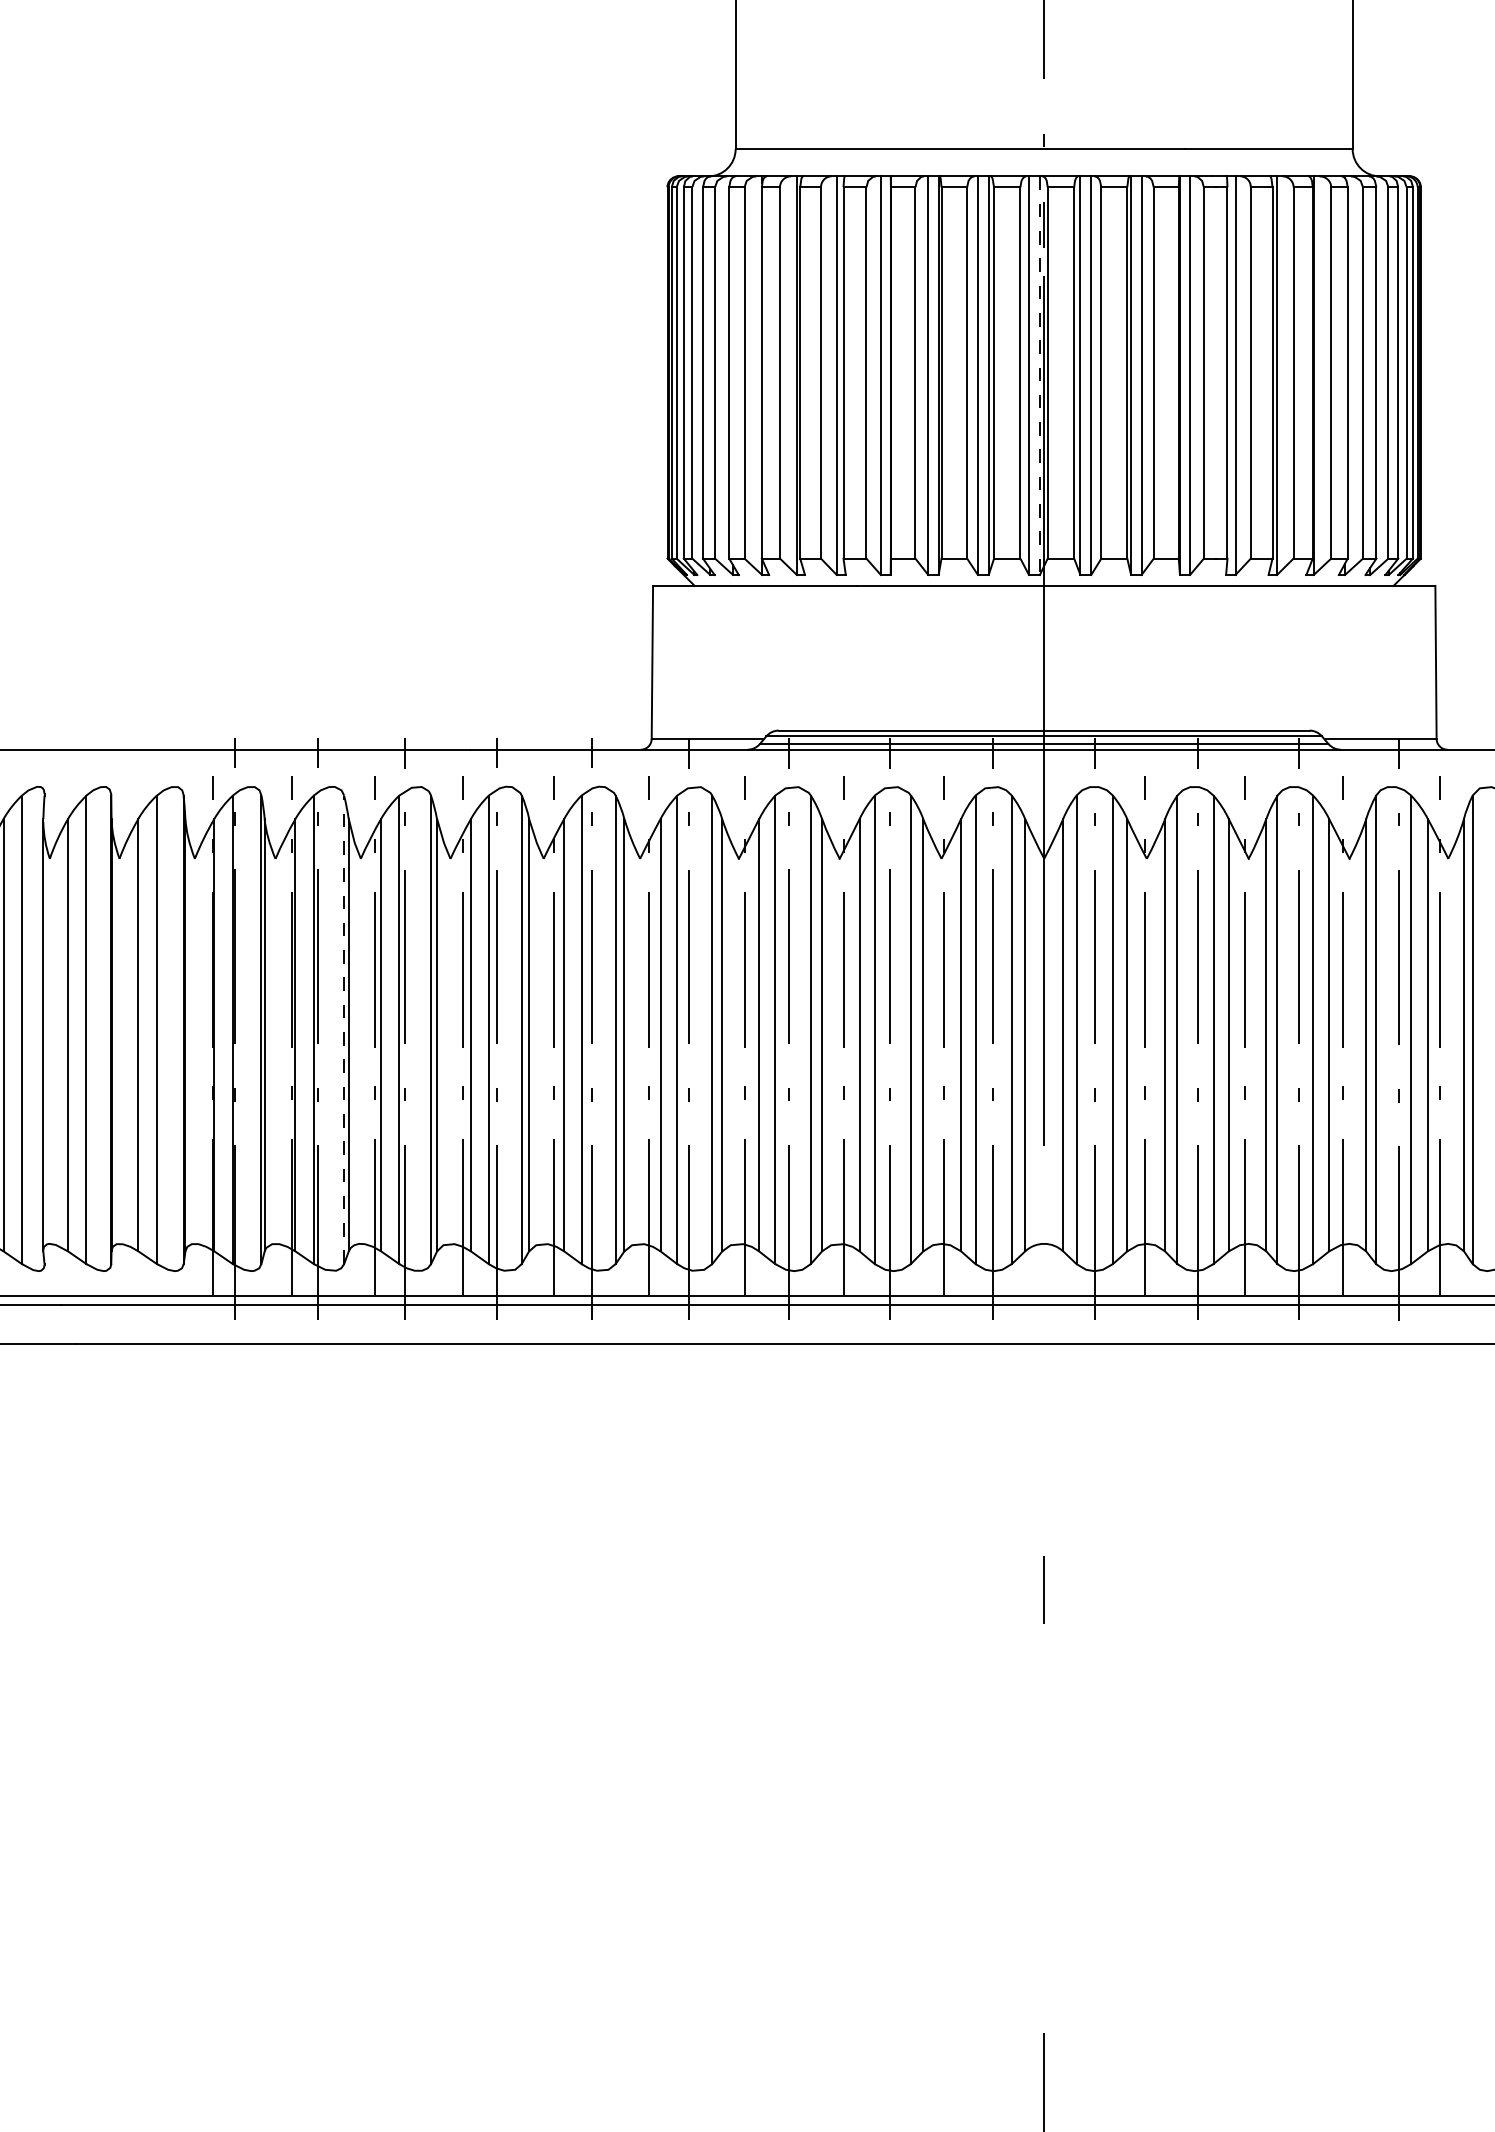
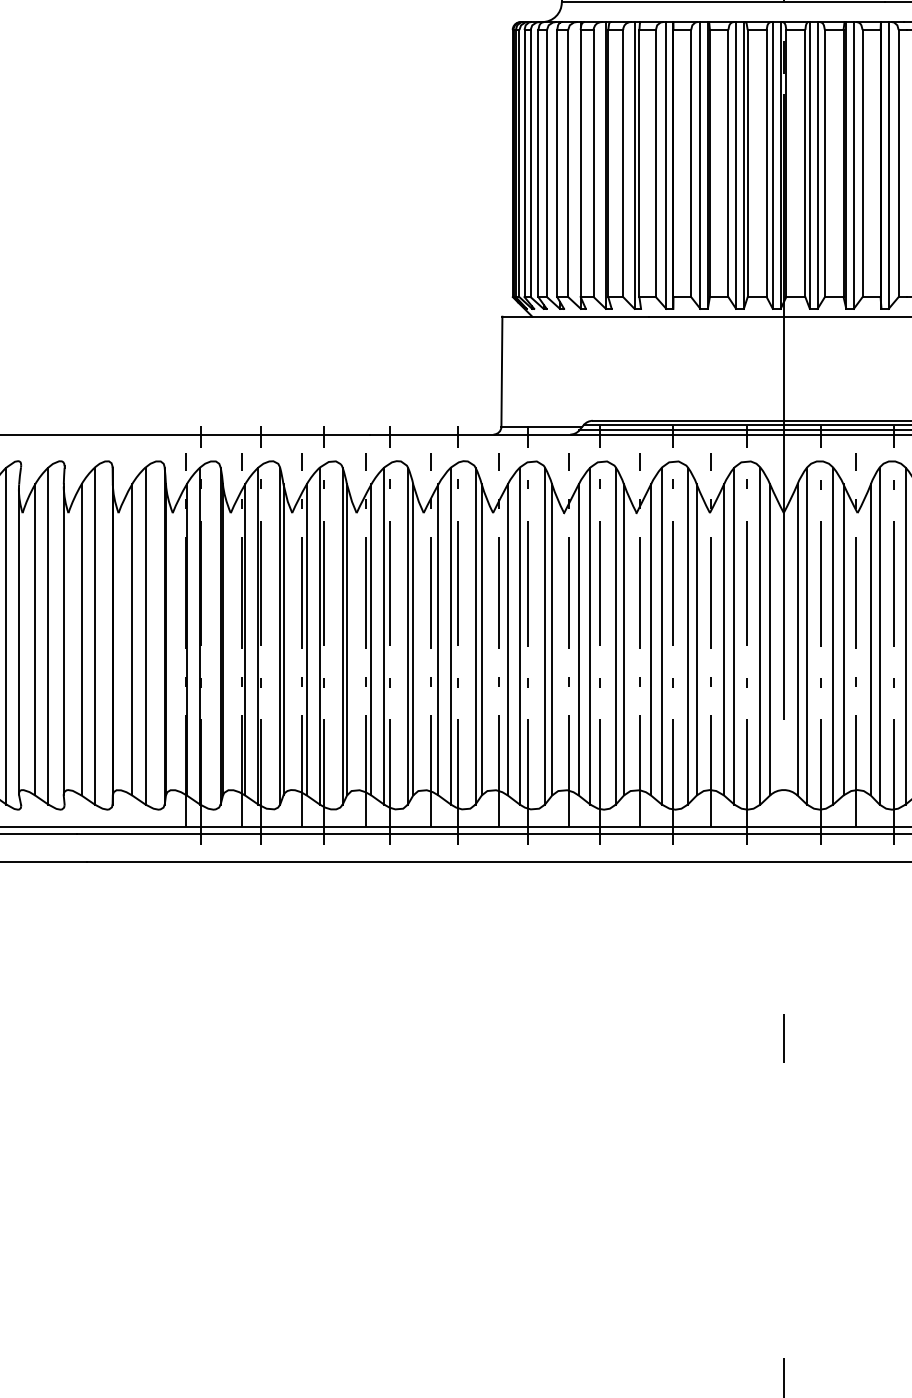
line: (1039, 376) -> (780, 166), dashed -> solid
line: (344, 1029) -> (280, 635), dashed -> solid

